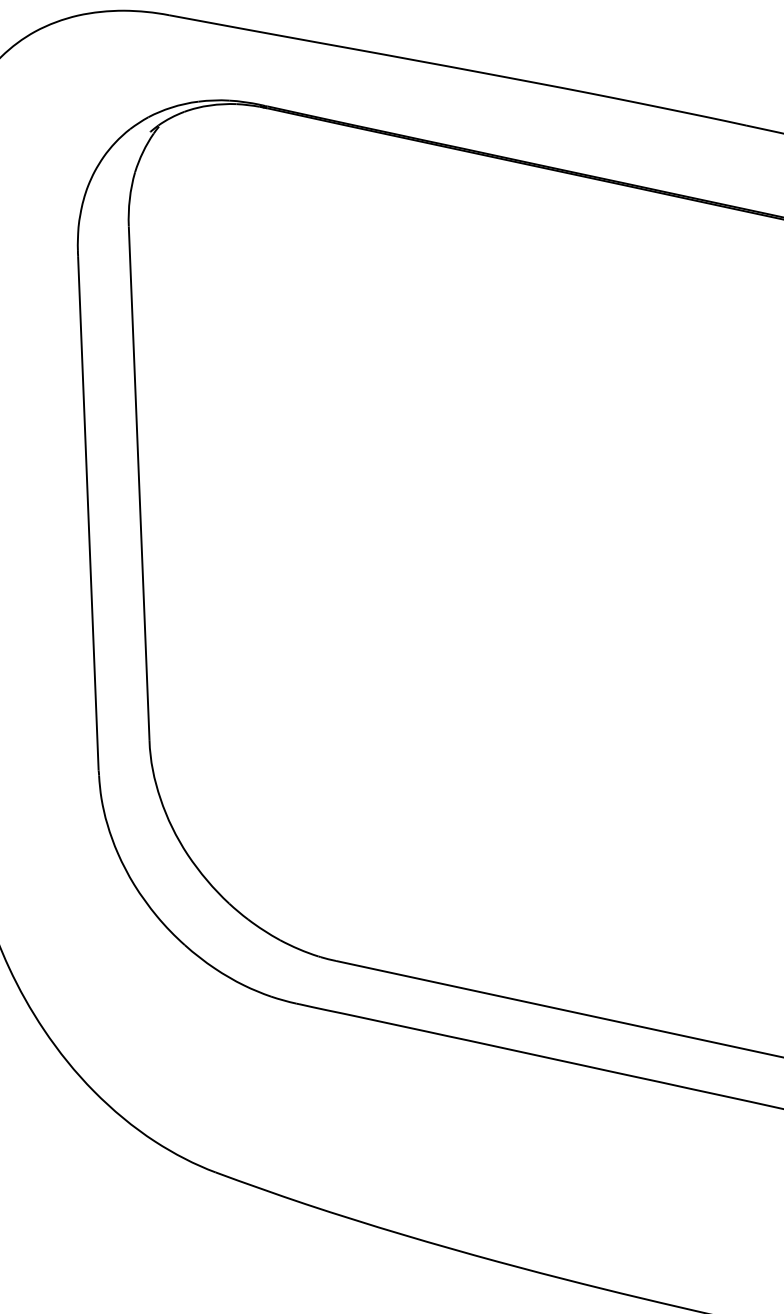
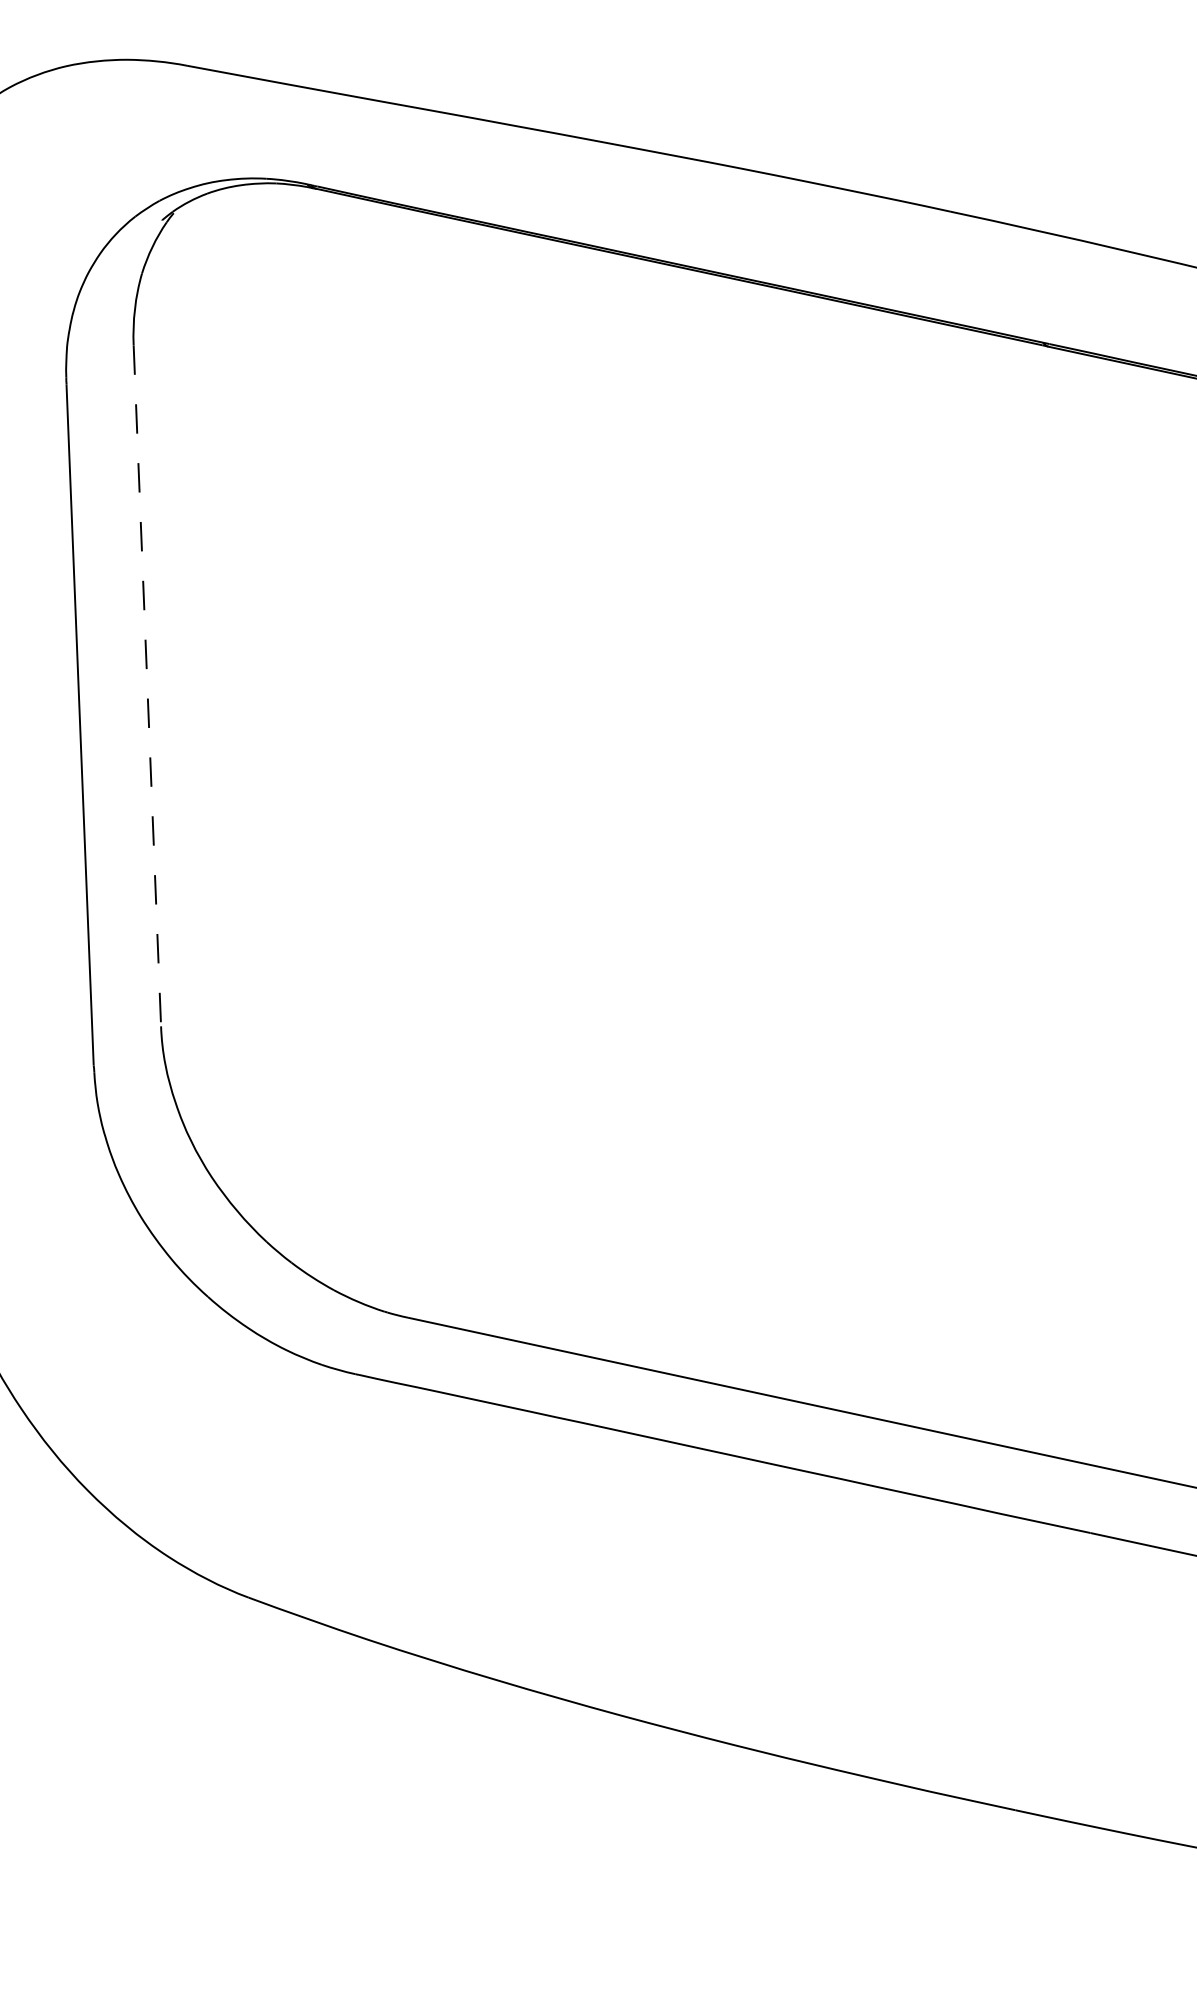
line: (139, 483) -> (147, 685), solid -> dashed

